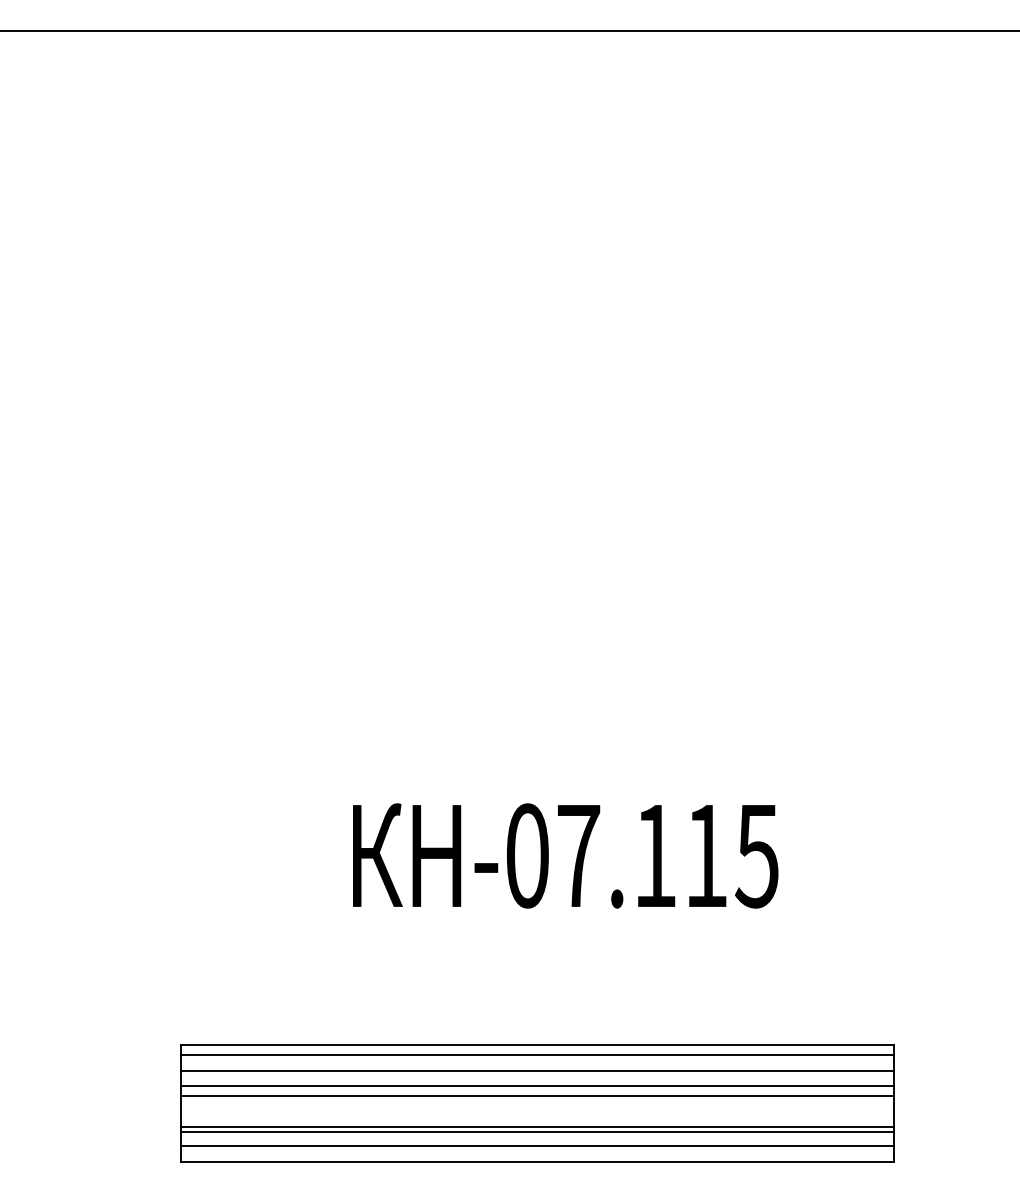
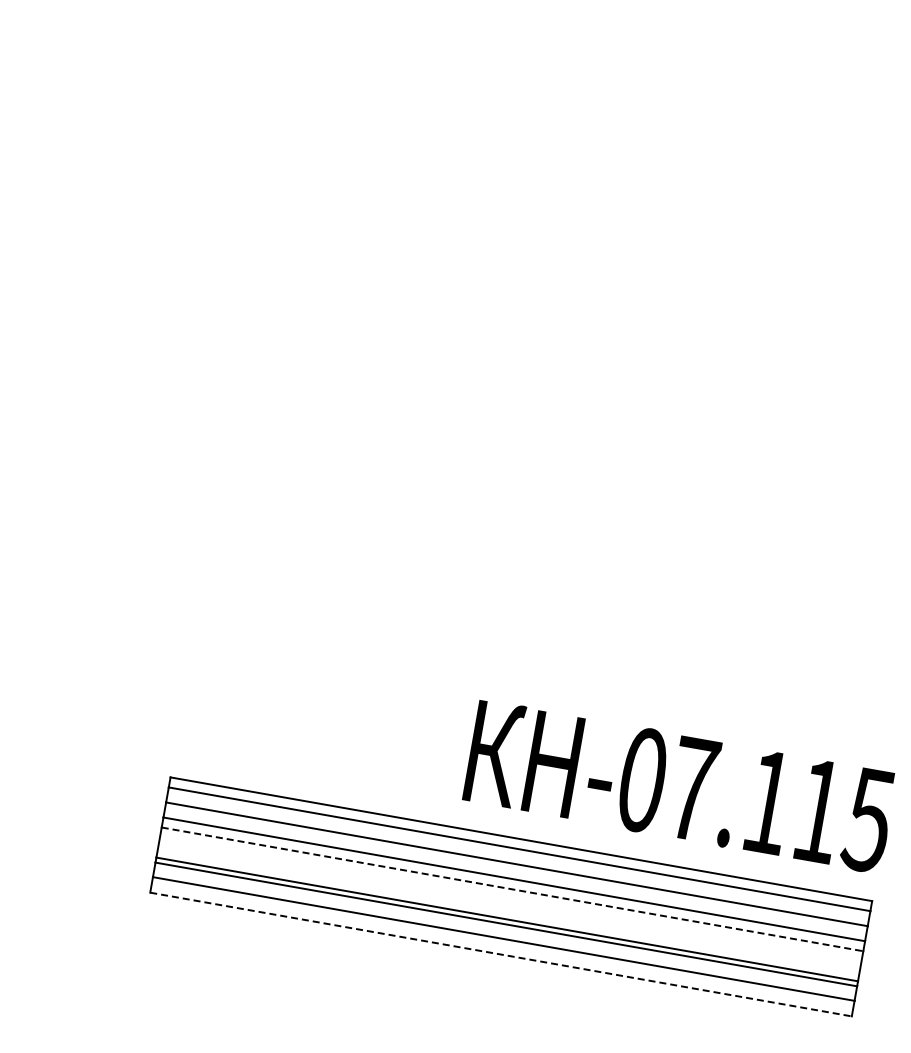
text: (565, 855) -> (679, 786), moved
line: (537, 1096) -> (512, 889), solid -> dashed
line: (537, 1162) -> (501, 954), solid -> dashed

